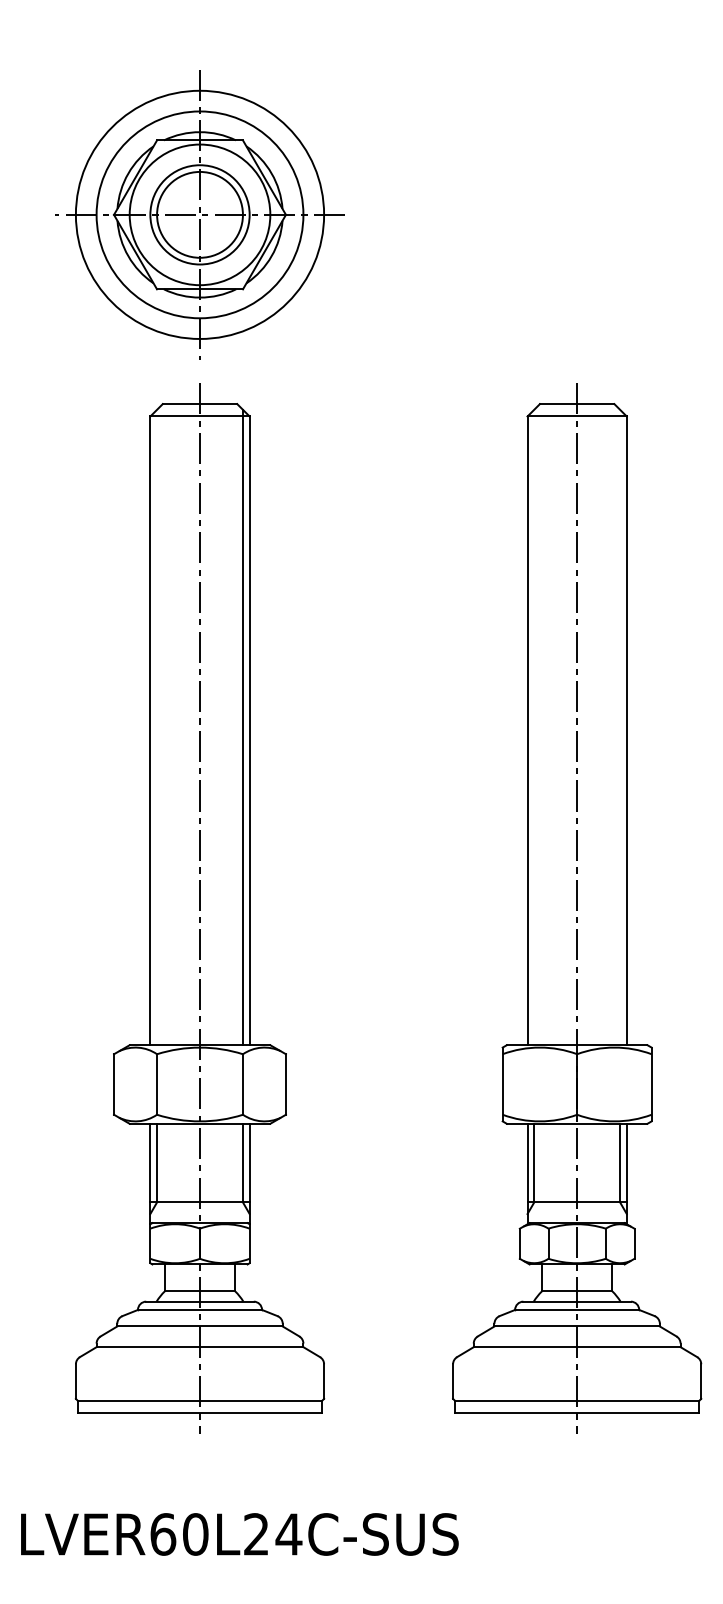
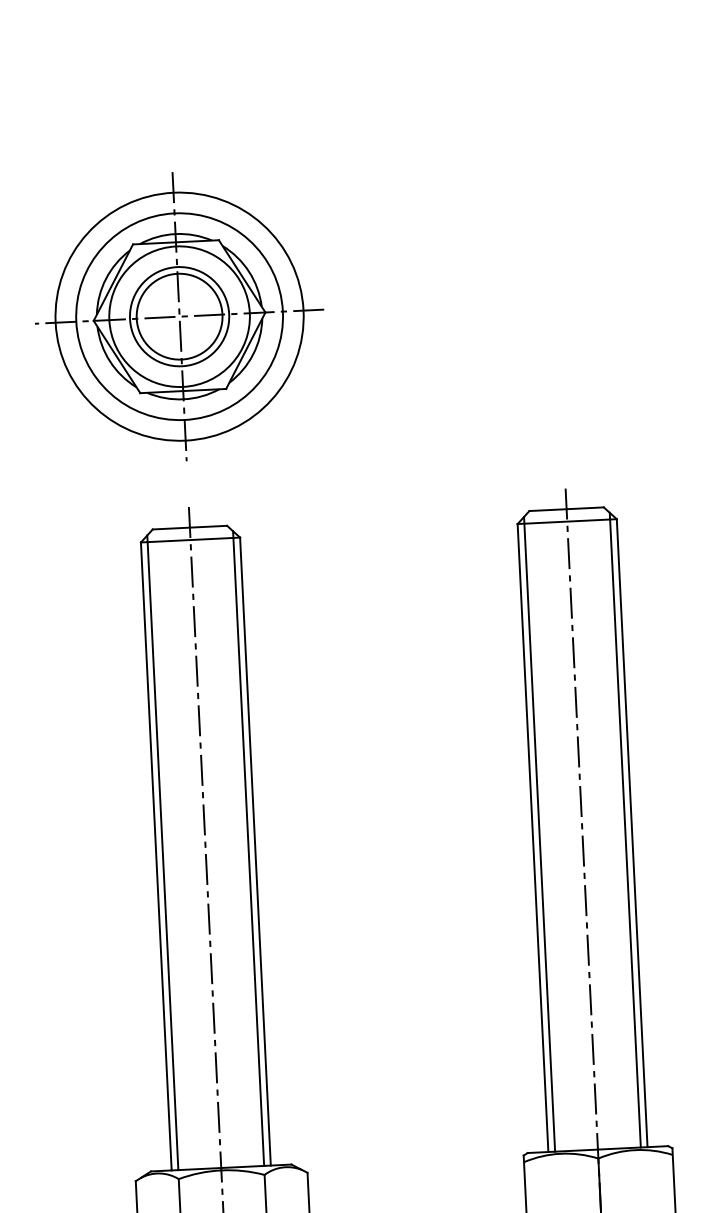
part: (199, 214) -> (179, 316), moved
line: (157, 727) -> (163, 852), added
line: (534, 727) -> (539, 834), added
line: (620, 727) -> (625, 830), added

